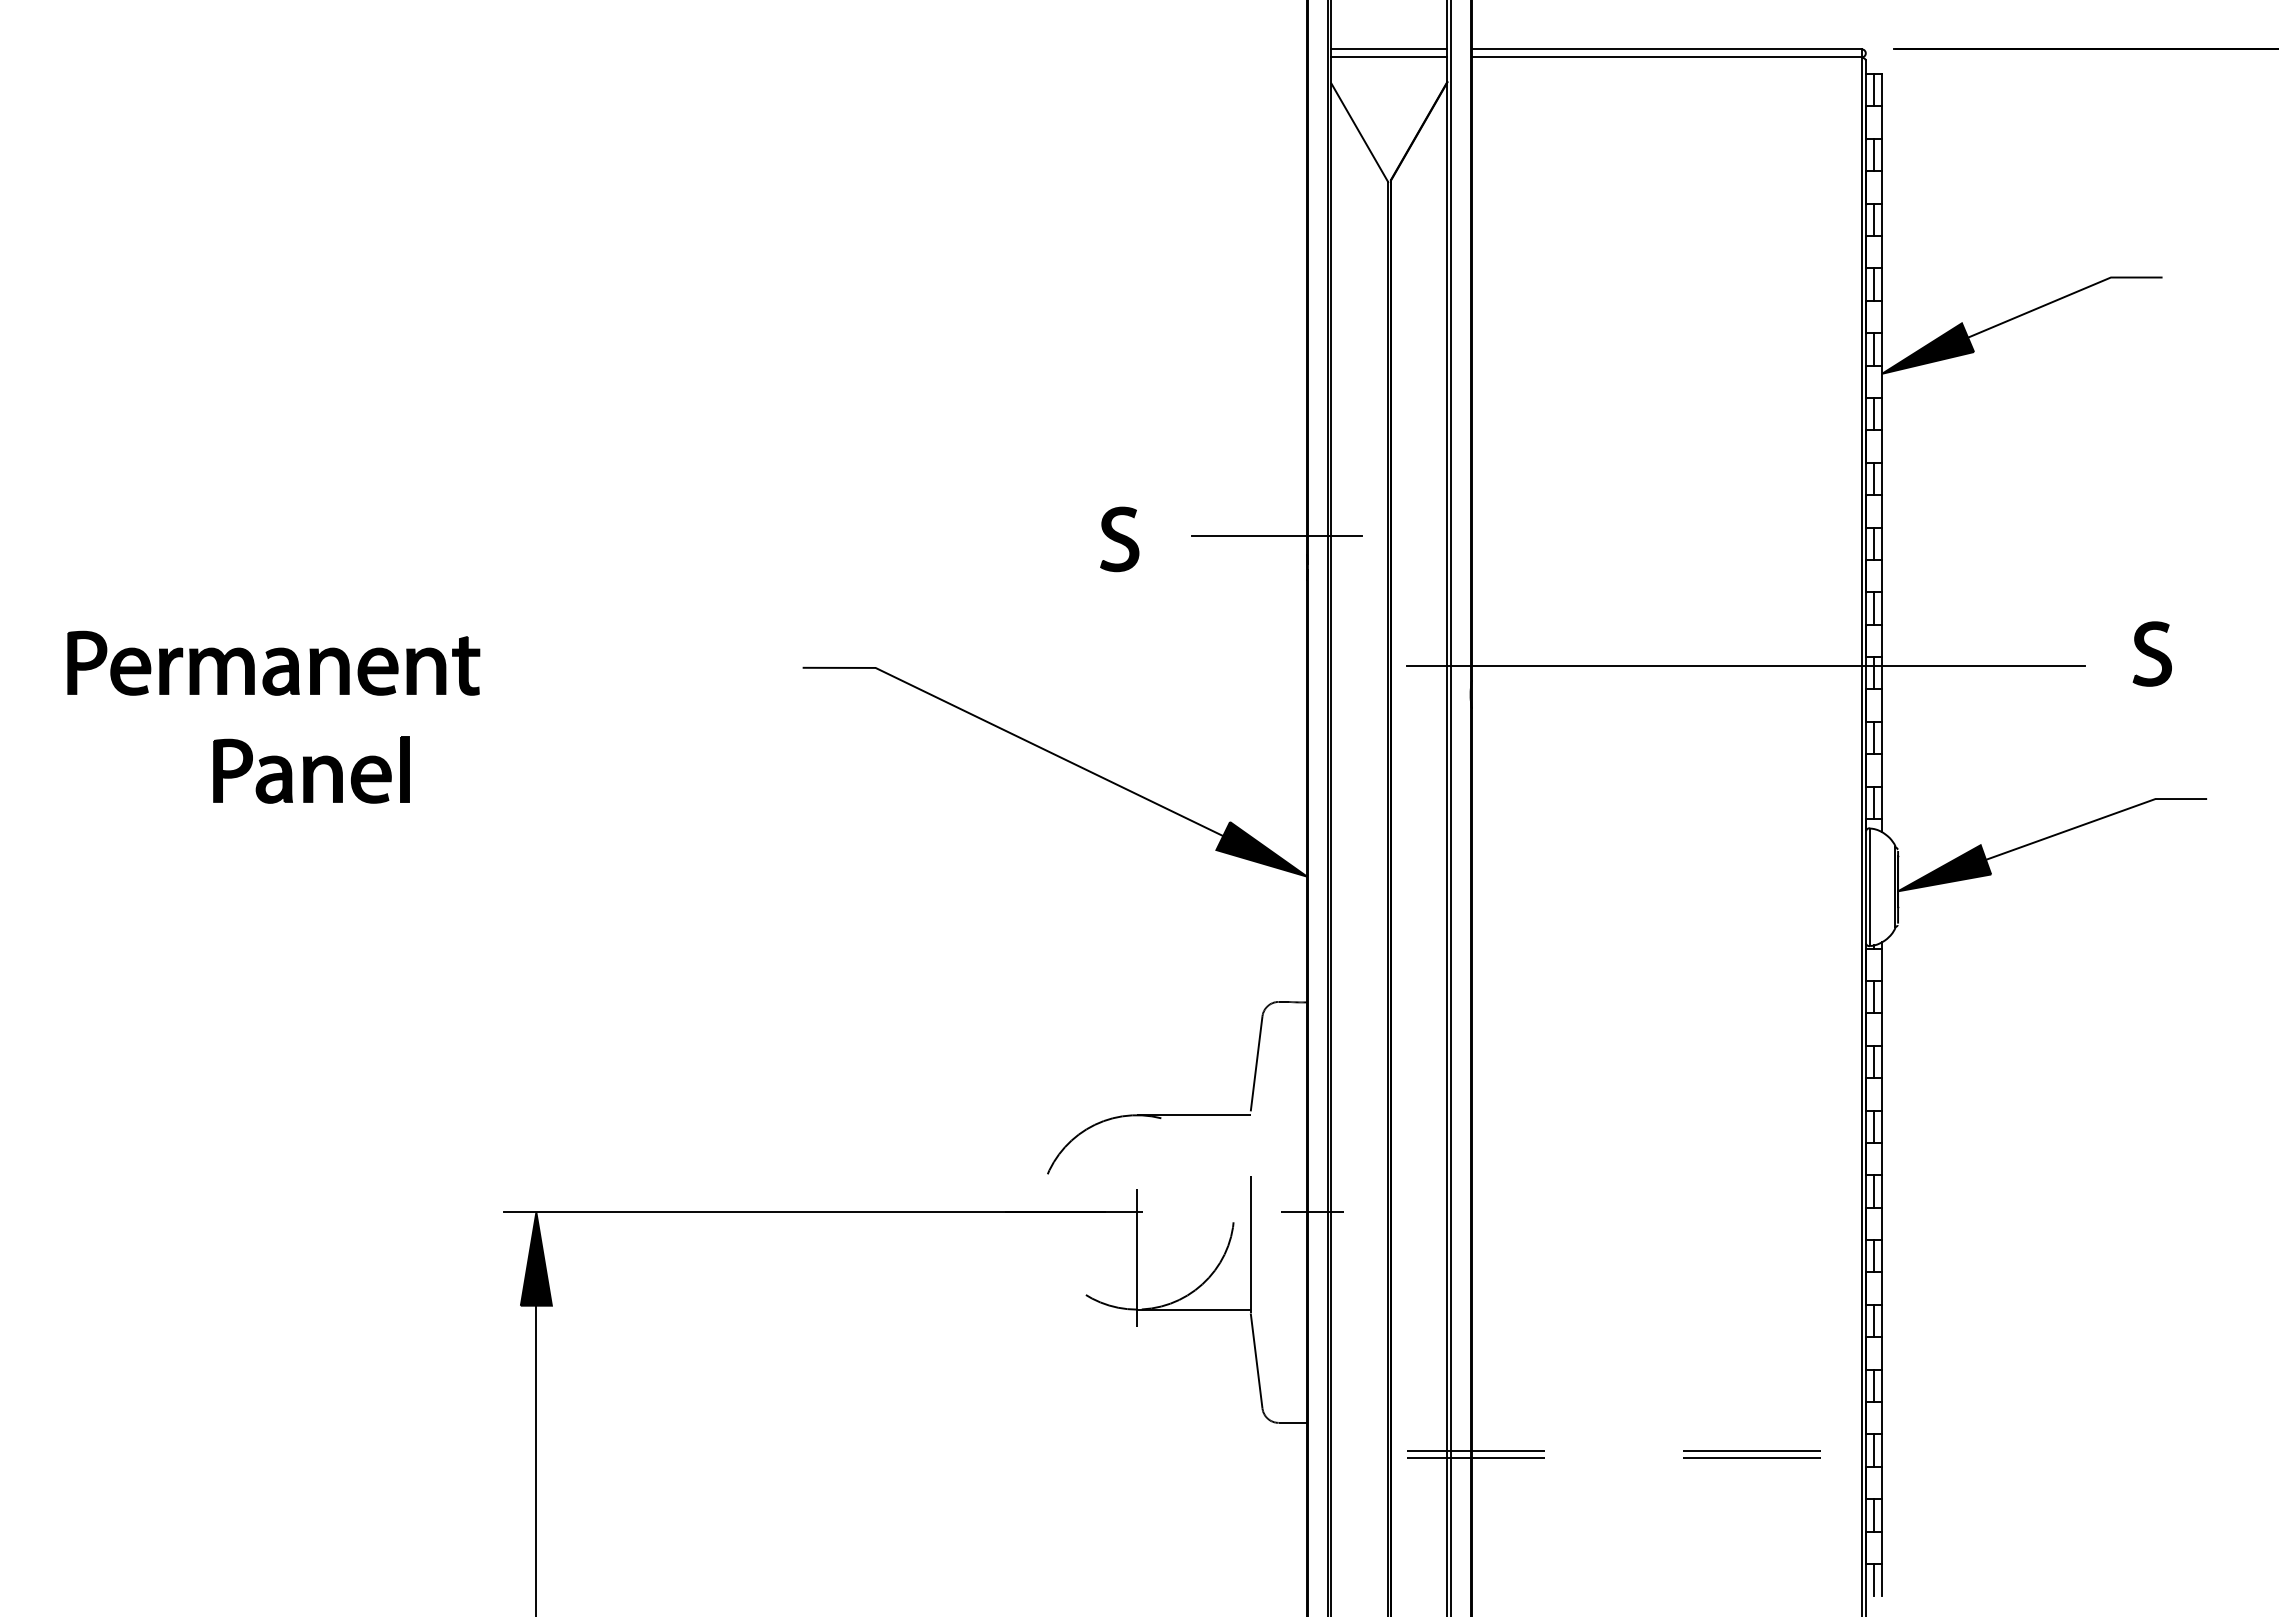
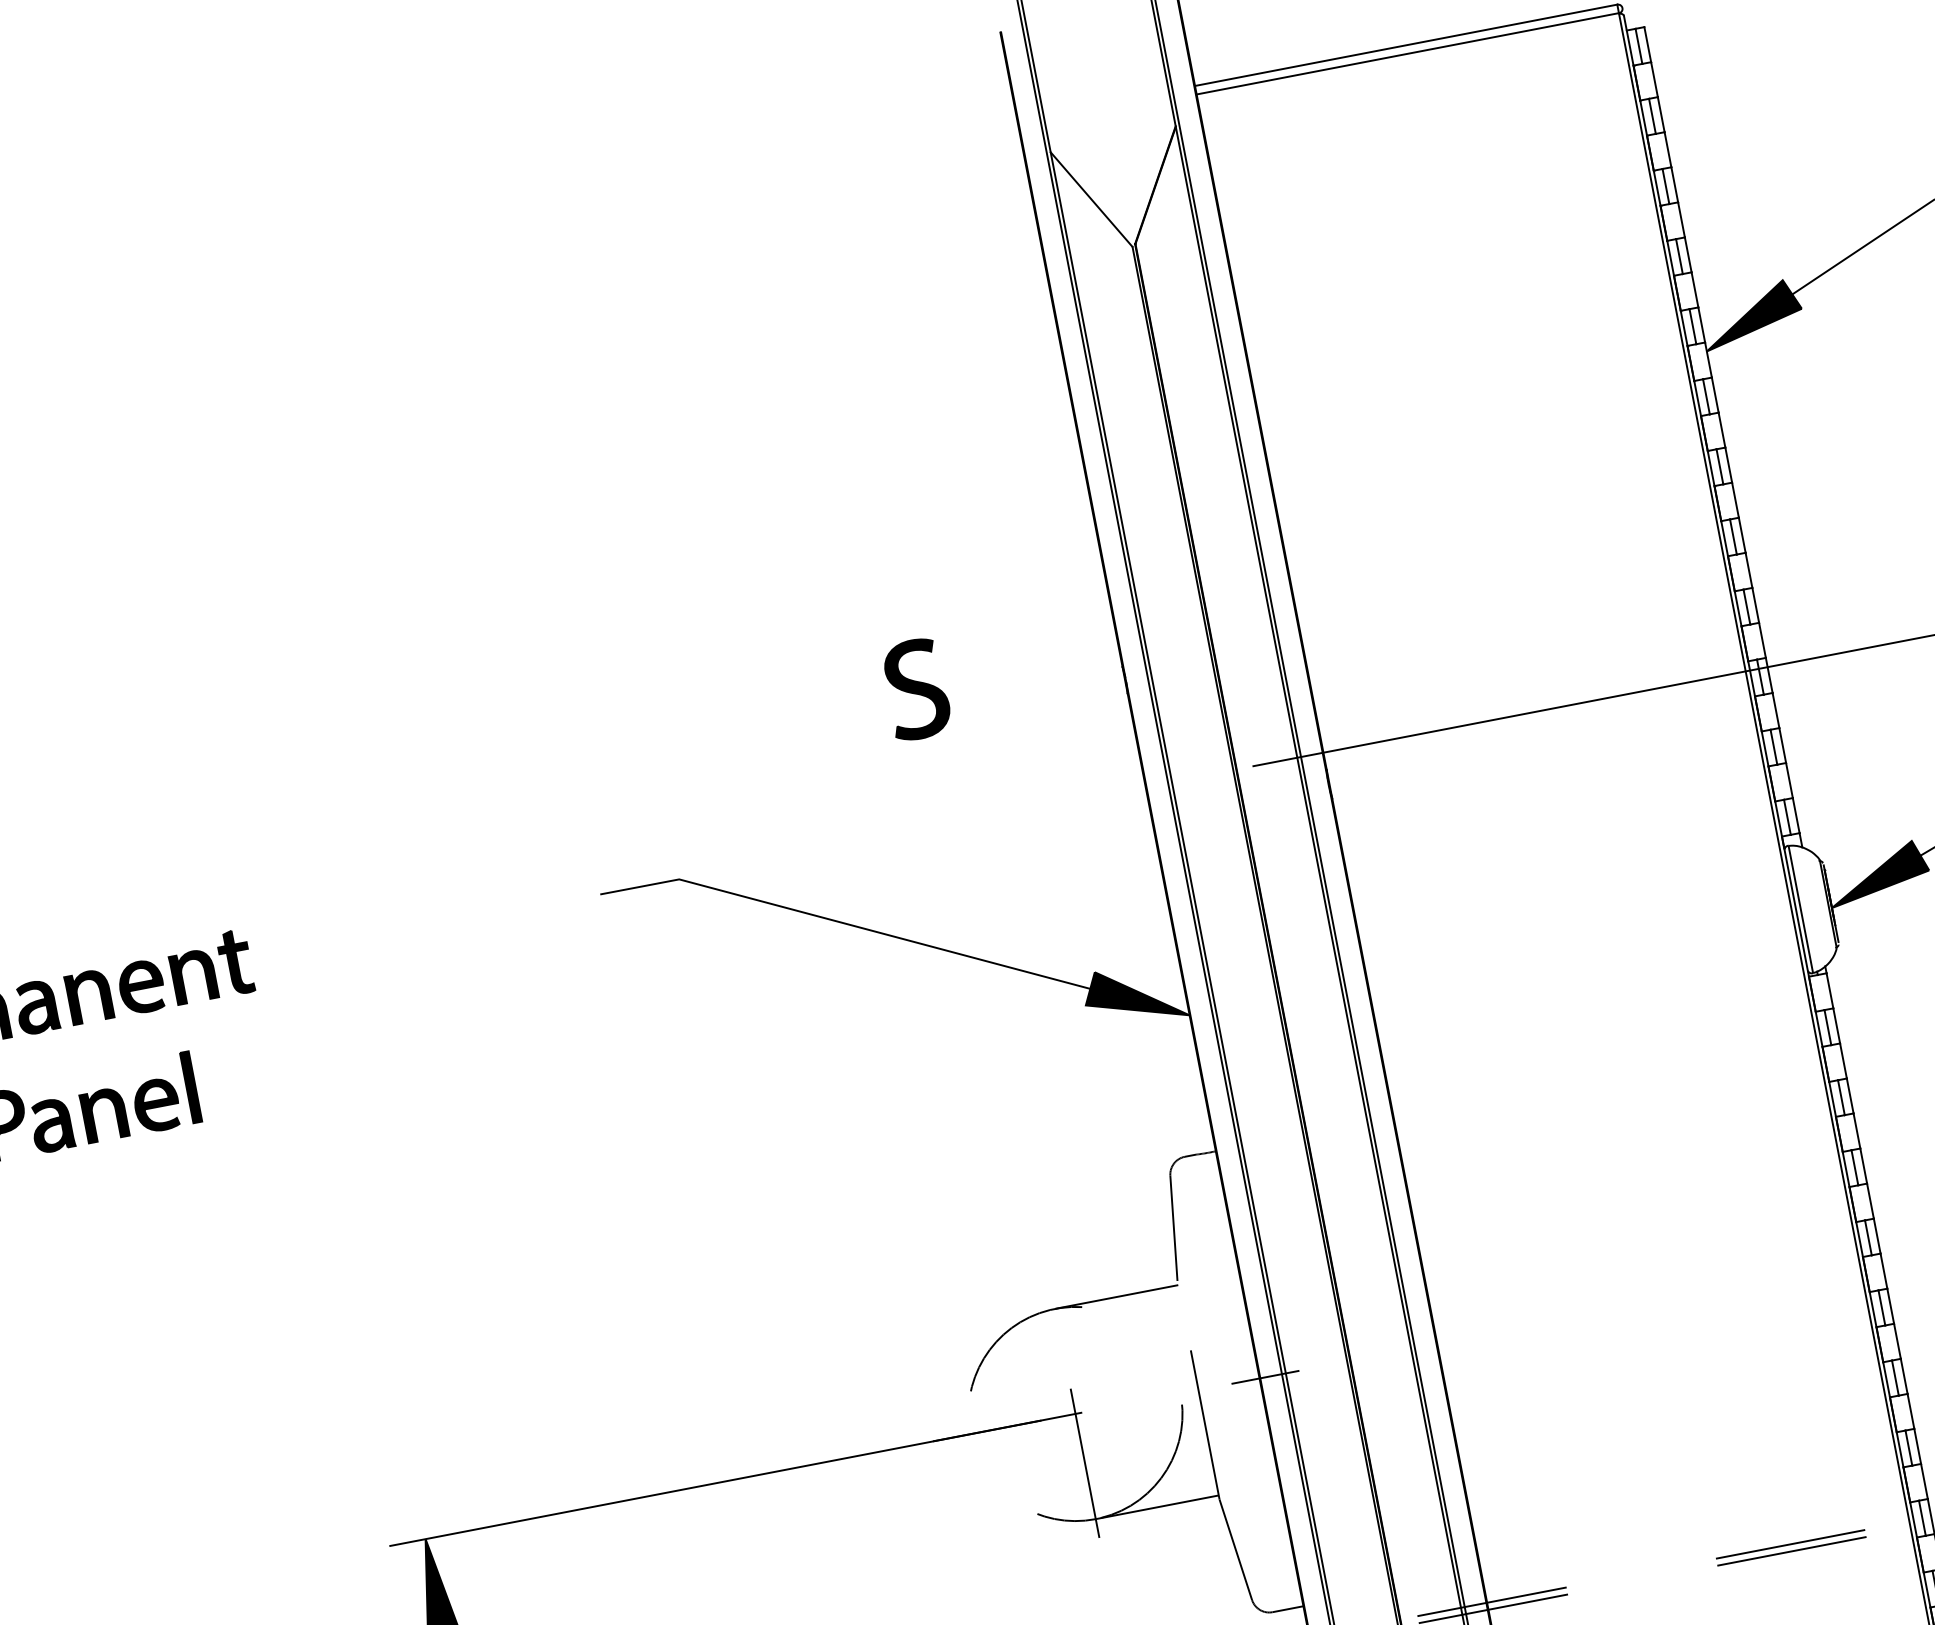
line: (1389, 49) -> (1106, 103), removed
line: (1389, 57) -> (1108, 111), removed
line: (1276, 536) -> (1085, 653), removed
part: (1119, 539) -> (916, 689), size x1.4

